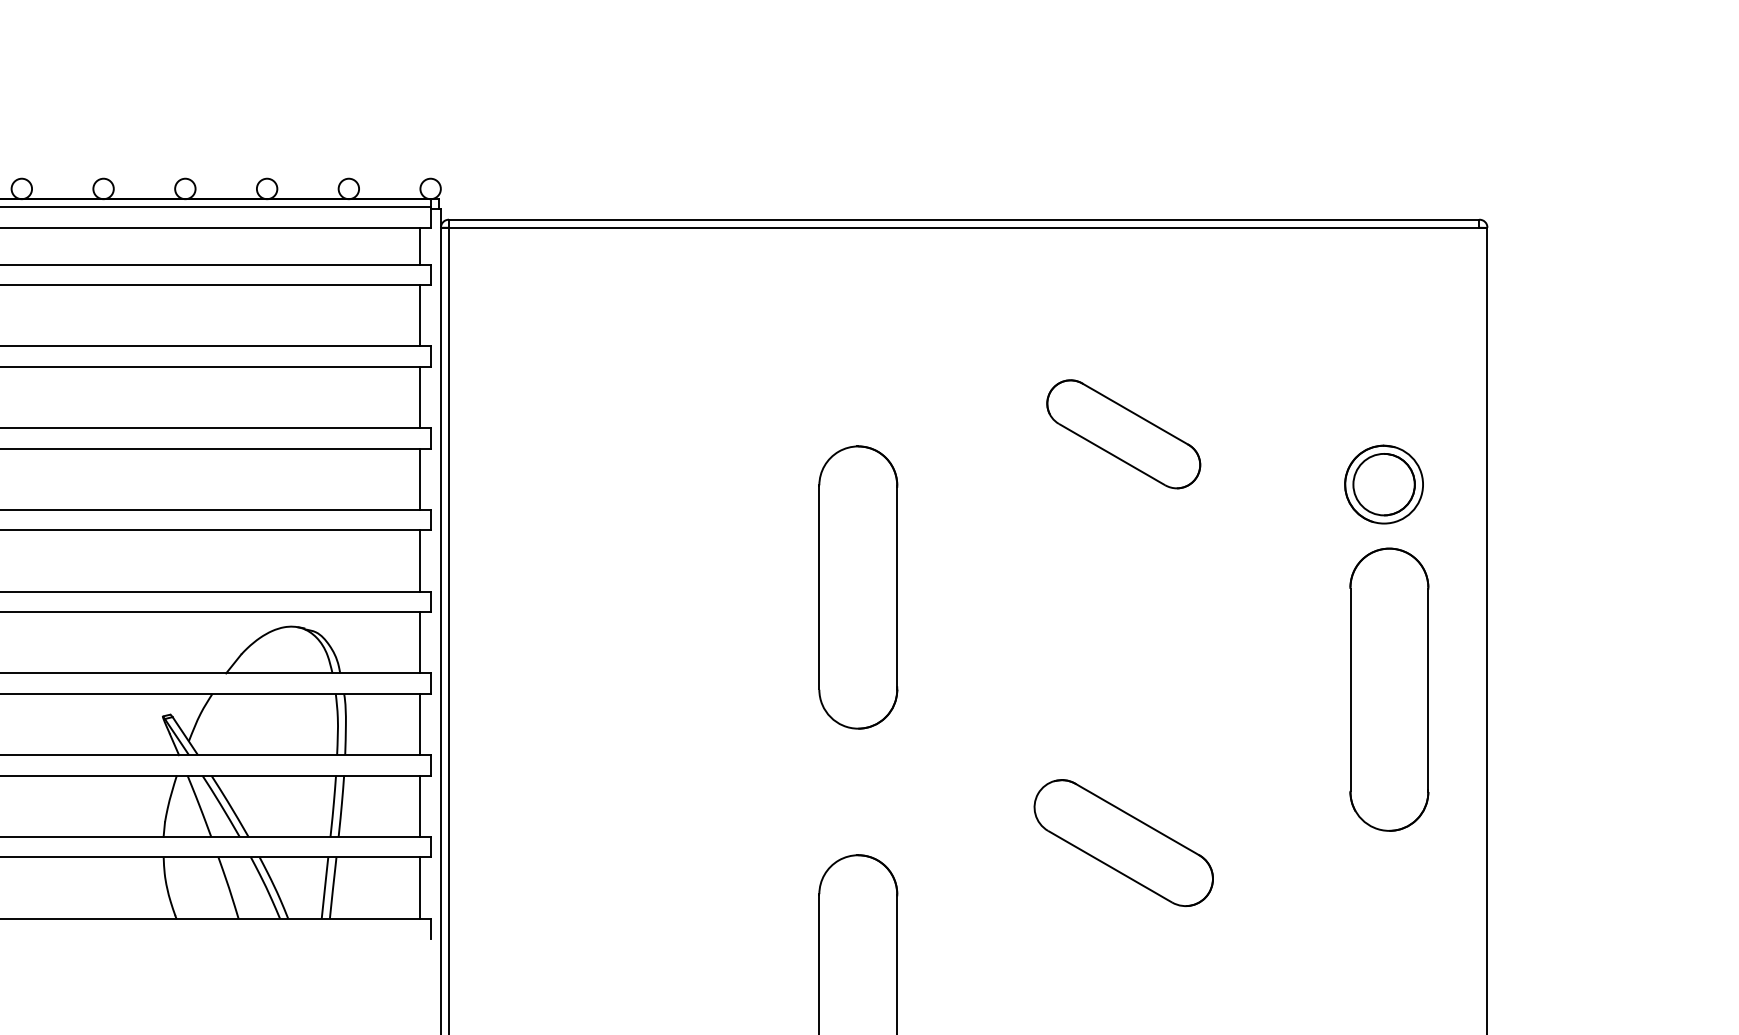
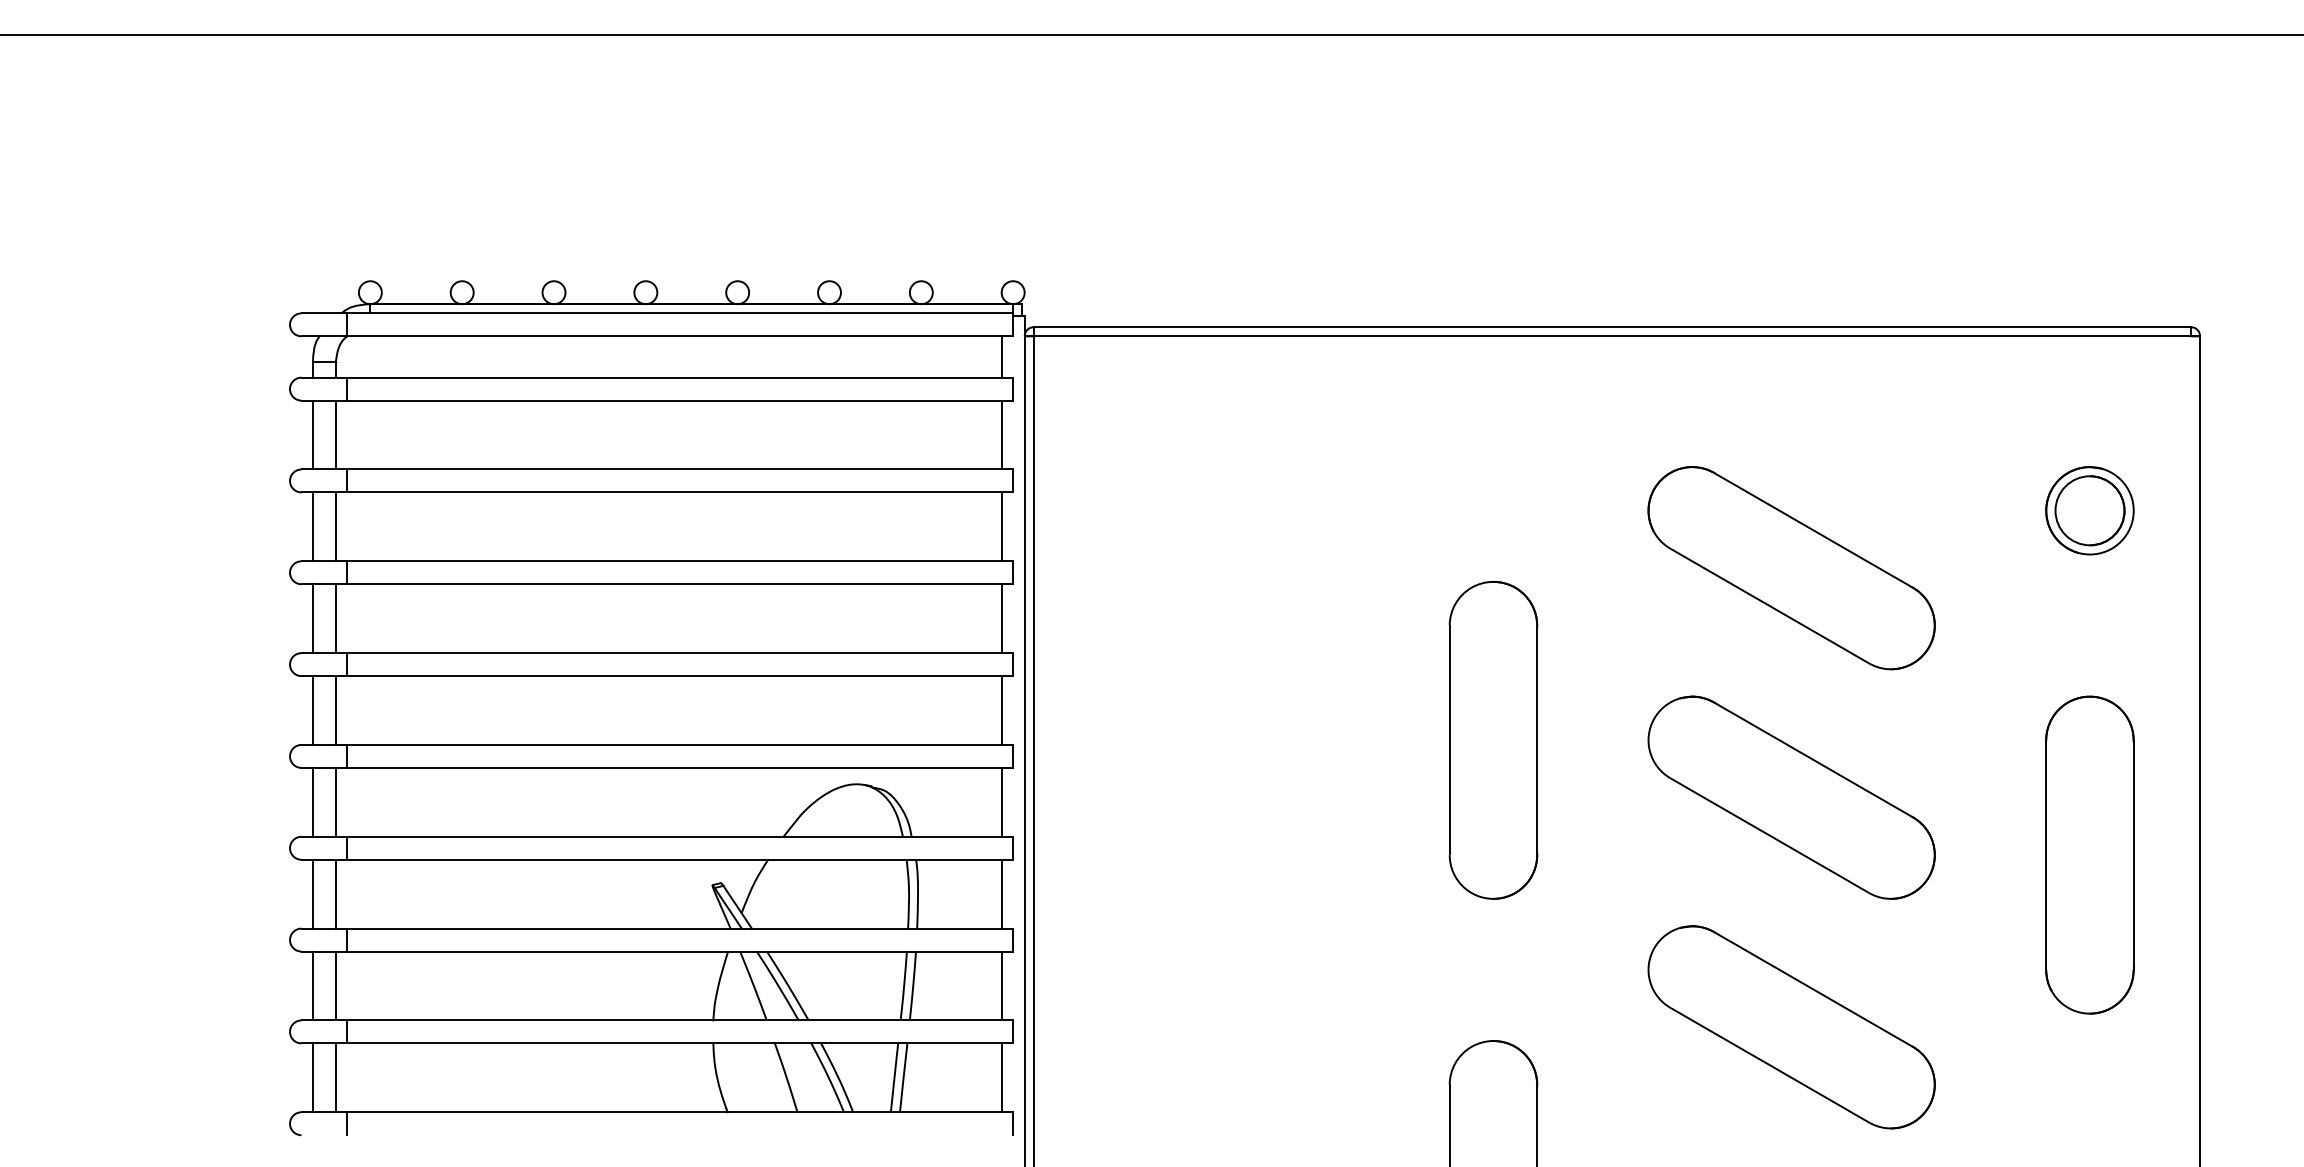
part: (1123, 434) -> (1791, 568), size x1.67
part: (1383, 484) -> (2089, 510), moved
part: (1123, 638) -> (1791, 797), added
part: (1123, 843) -> (1791, 1027), size x1.43

